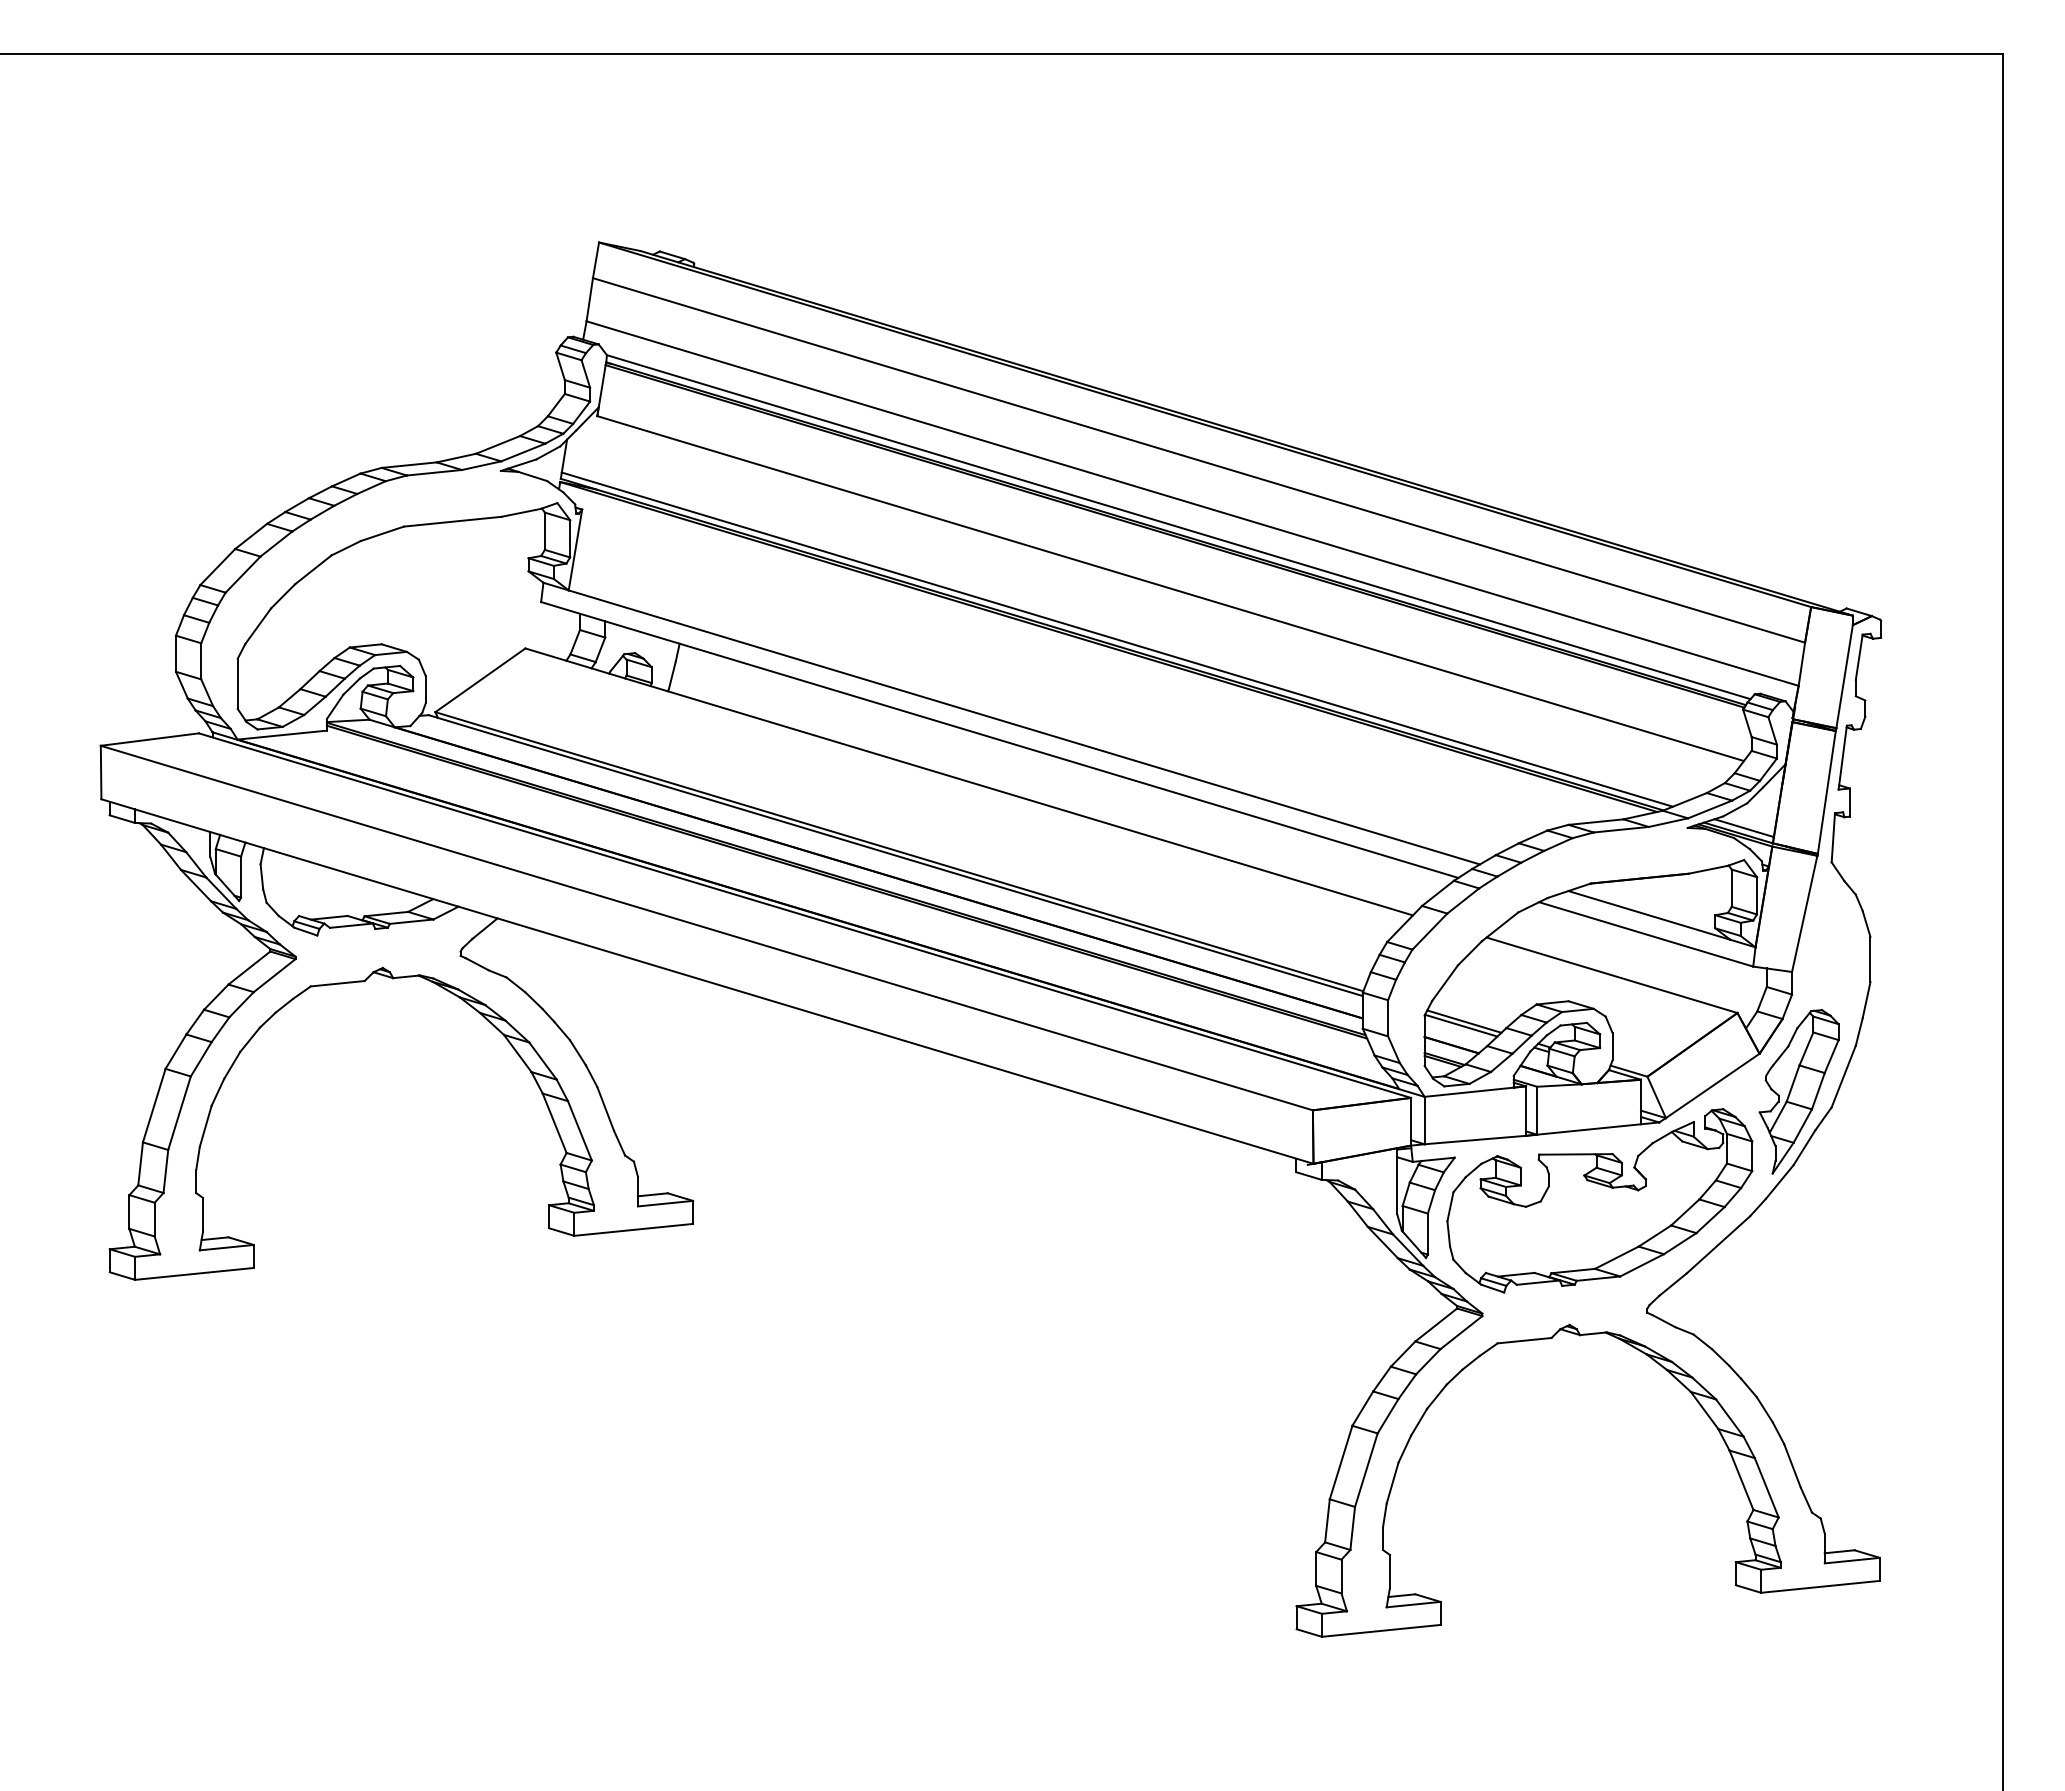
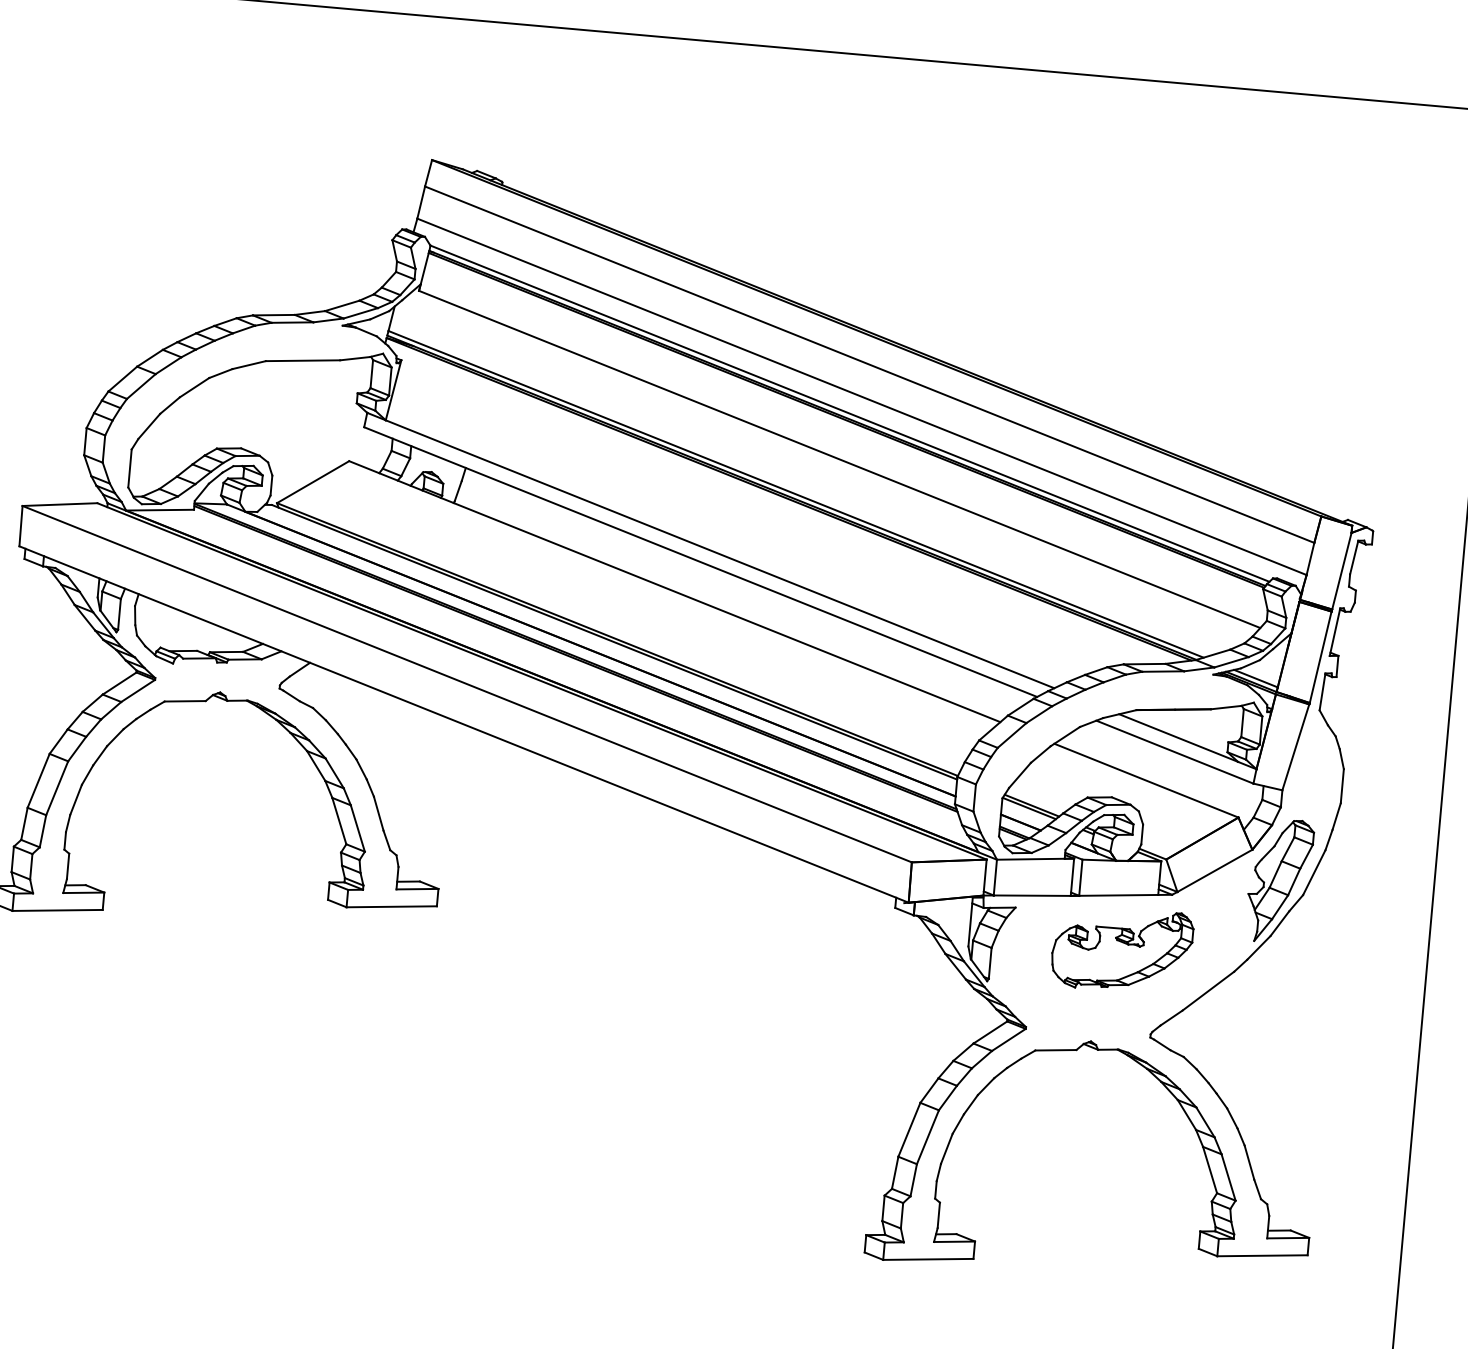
part: (1599, 1200) -> (1121, 949), size x0.6

